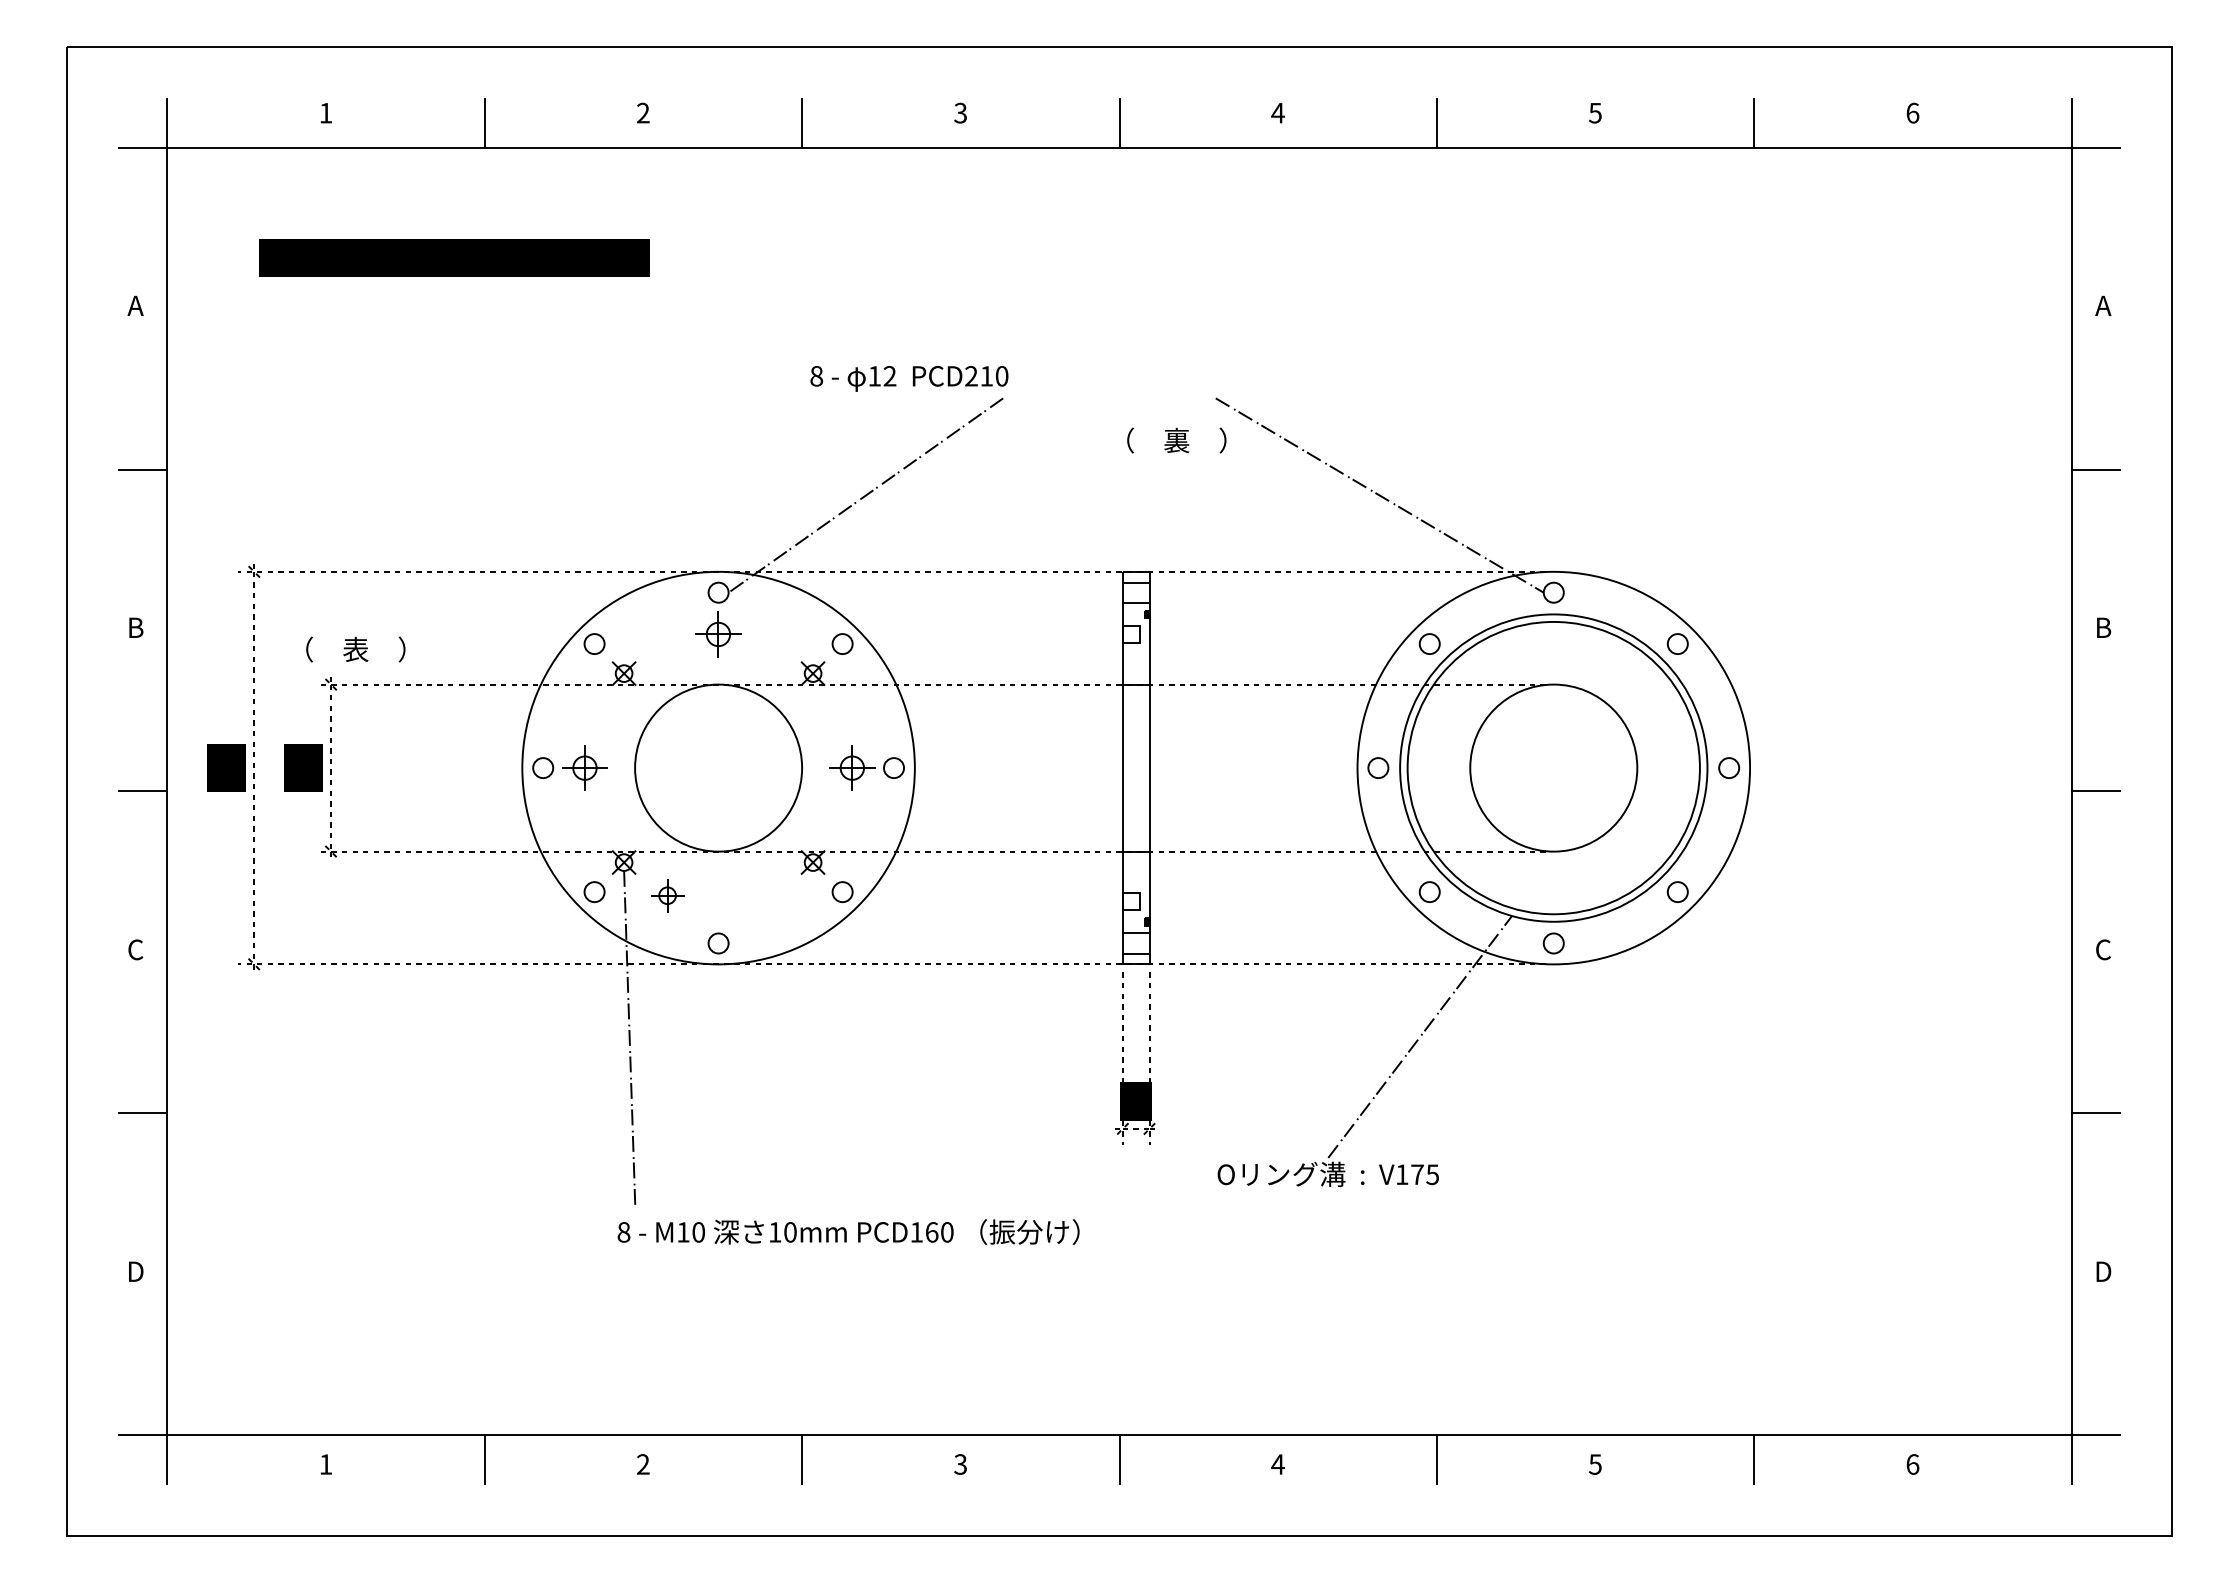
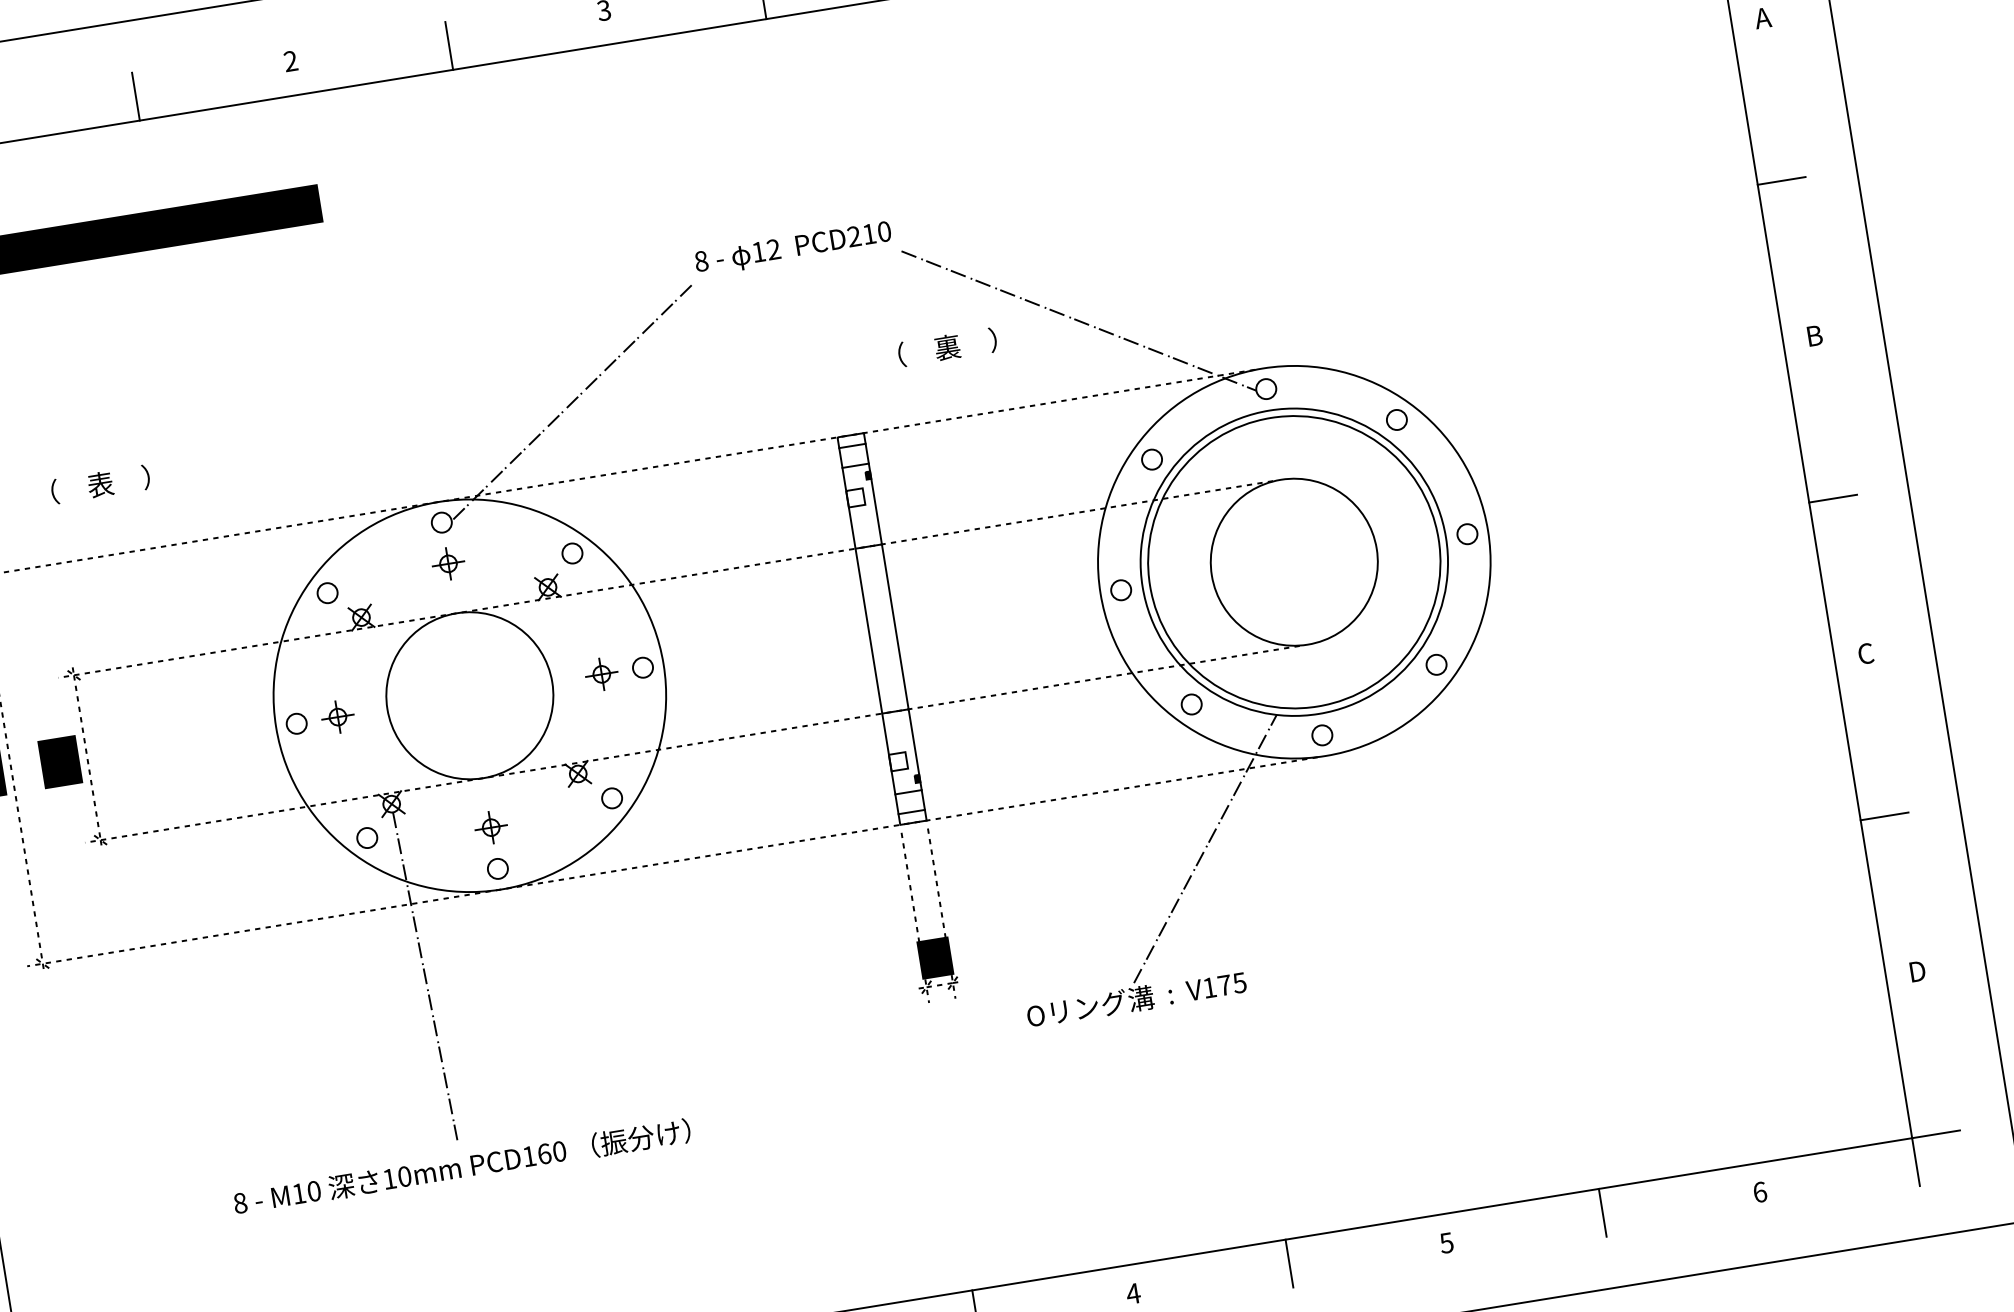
text: (909, 378) -> (793, 248), moved
text: (1176, 440) -> (947, 347), moved
part: (718, 634) -> (448, 563), size x0.71
text: (355, 649) -> (100, 484), moved
part: (584, 767) -> (337, 716), size x0.71
part: (851, 767) -> (600, 673), size x0.71
part: (667, 895) -> (491, 827), moved
text: (848, 1231) -> (461, 1166), moved

